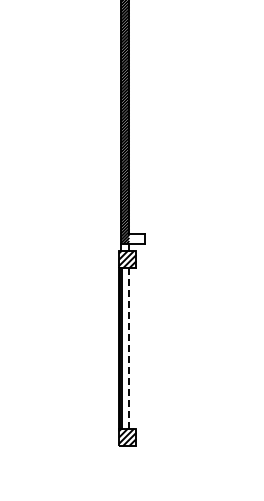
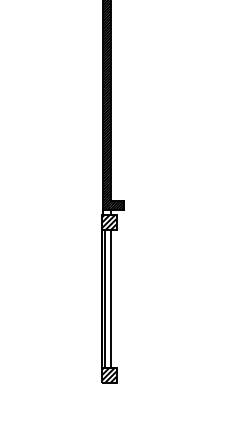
hatch: (137, 238) -> (117, 204), added
line: (129, 349) -> (110, 299), dashed -> solid

